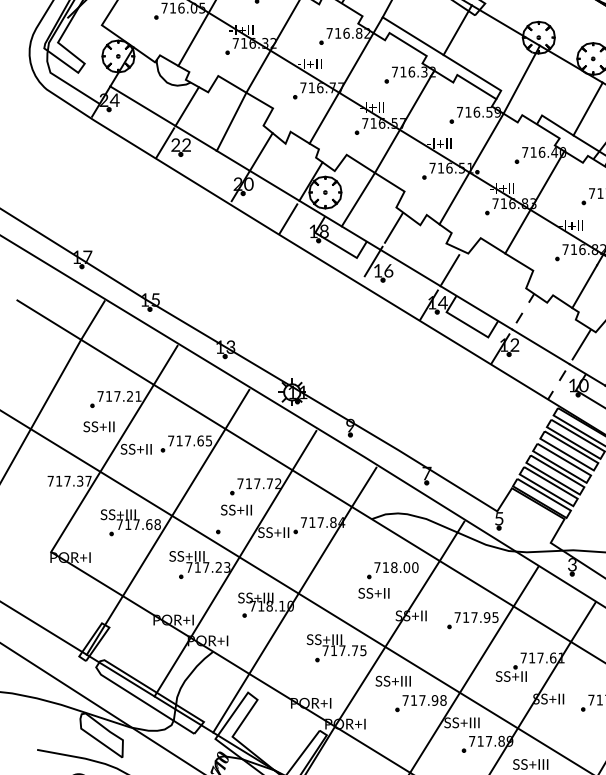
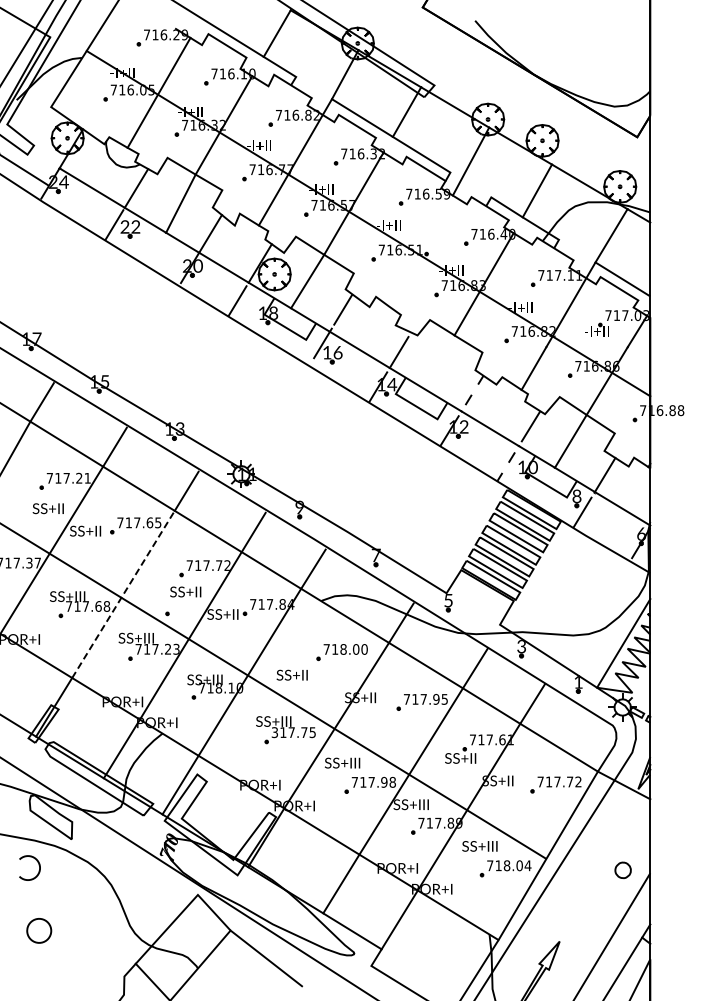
line: (471, 168) -> (420, 250), removed
line: (174, 512) -> (123, 594), solid -> dashed
text: (373, 592) -> (291, 674), moved
text: (325, 650) -> (274, 732), 717.75 -> 317.75

